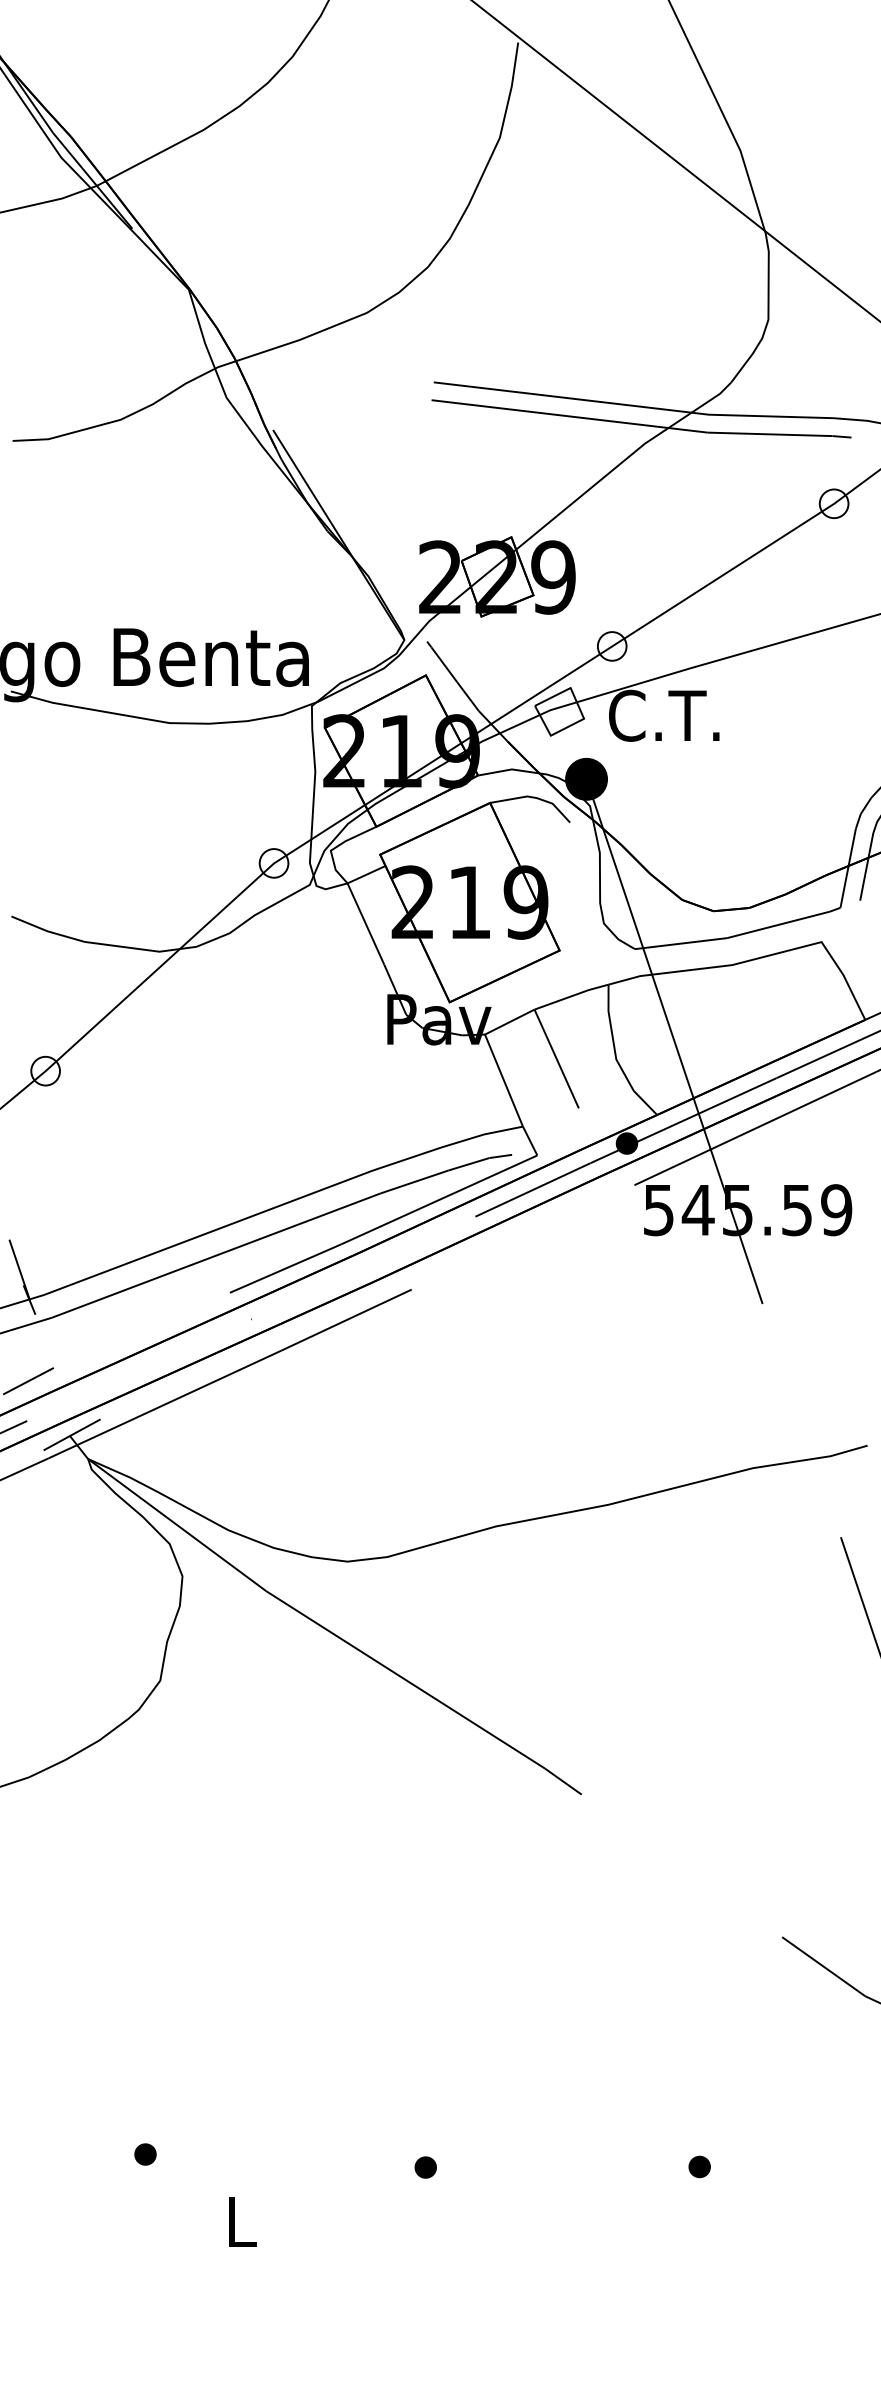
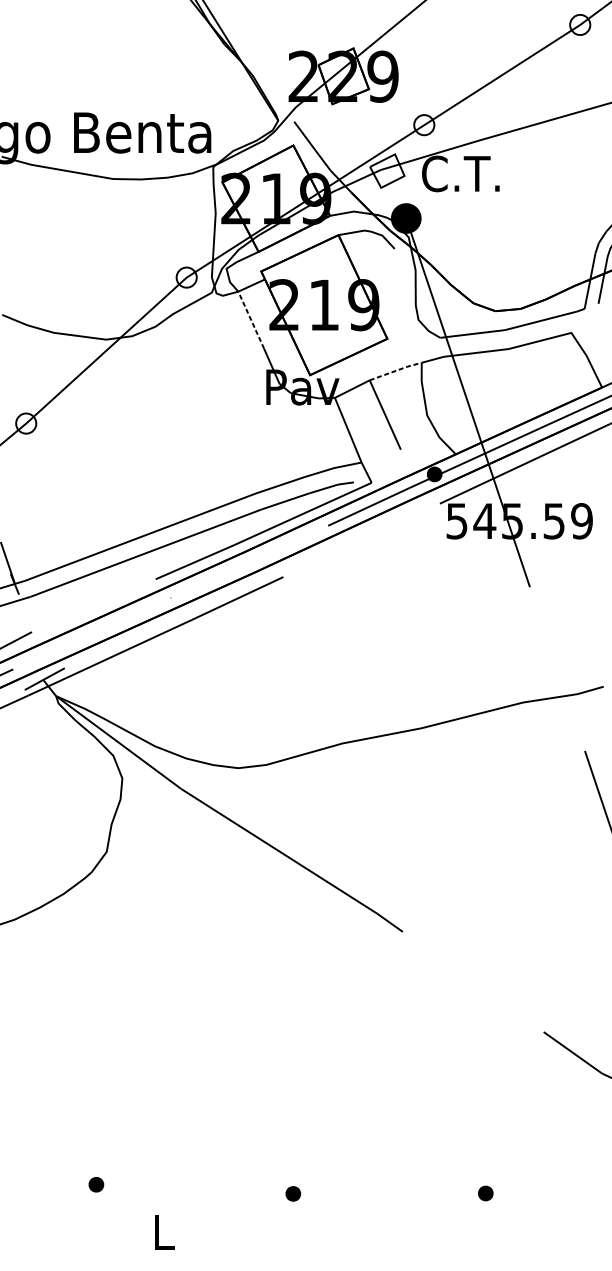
line: (365, 924) -> (250, 320), solid -> dashed
line: (571, 996) -> (395, 371), solid -> dashed

